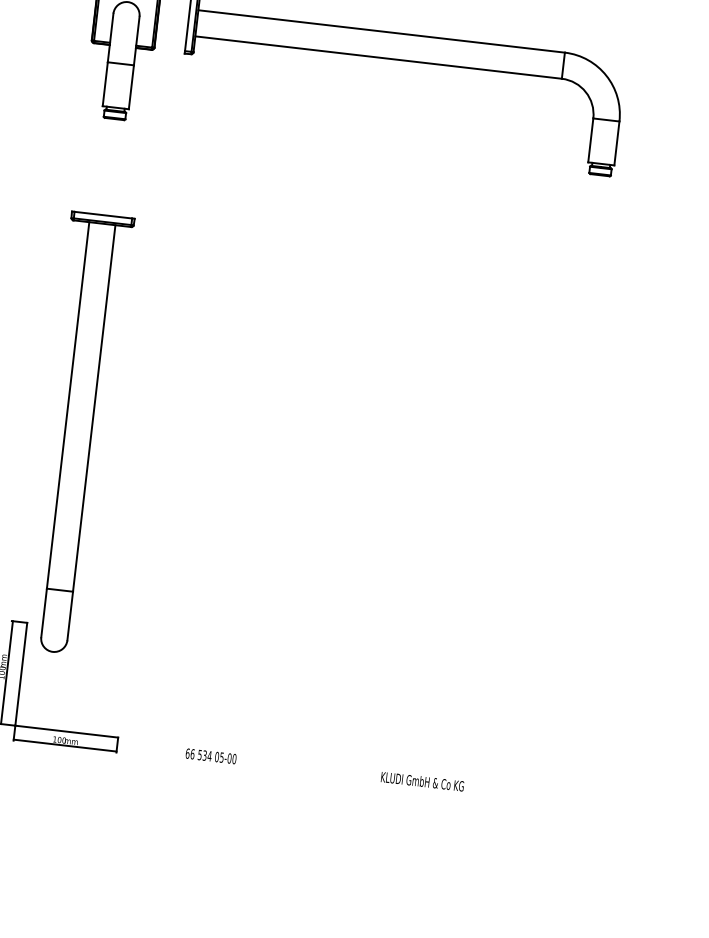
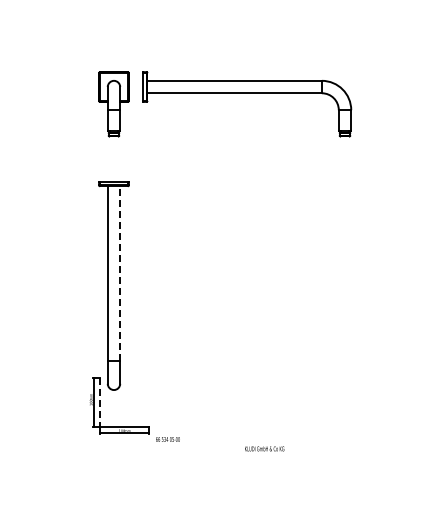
line: (95, 406) -> (120, 272), solid -> dashed
line: (21, 674) -> (100, 402), solid -> dashed
text: (210, 756) -> (167, 439), moved
text: (422, 780) -> (264, 448), moved

